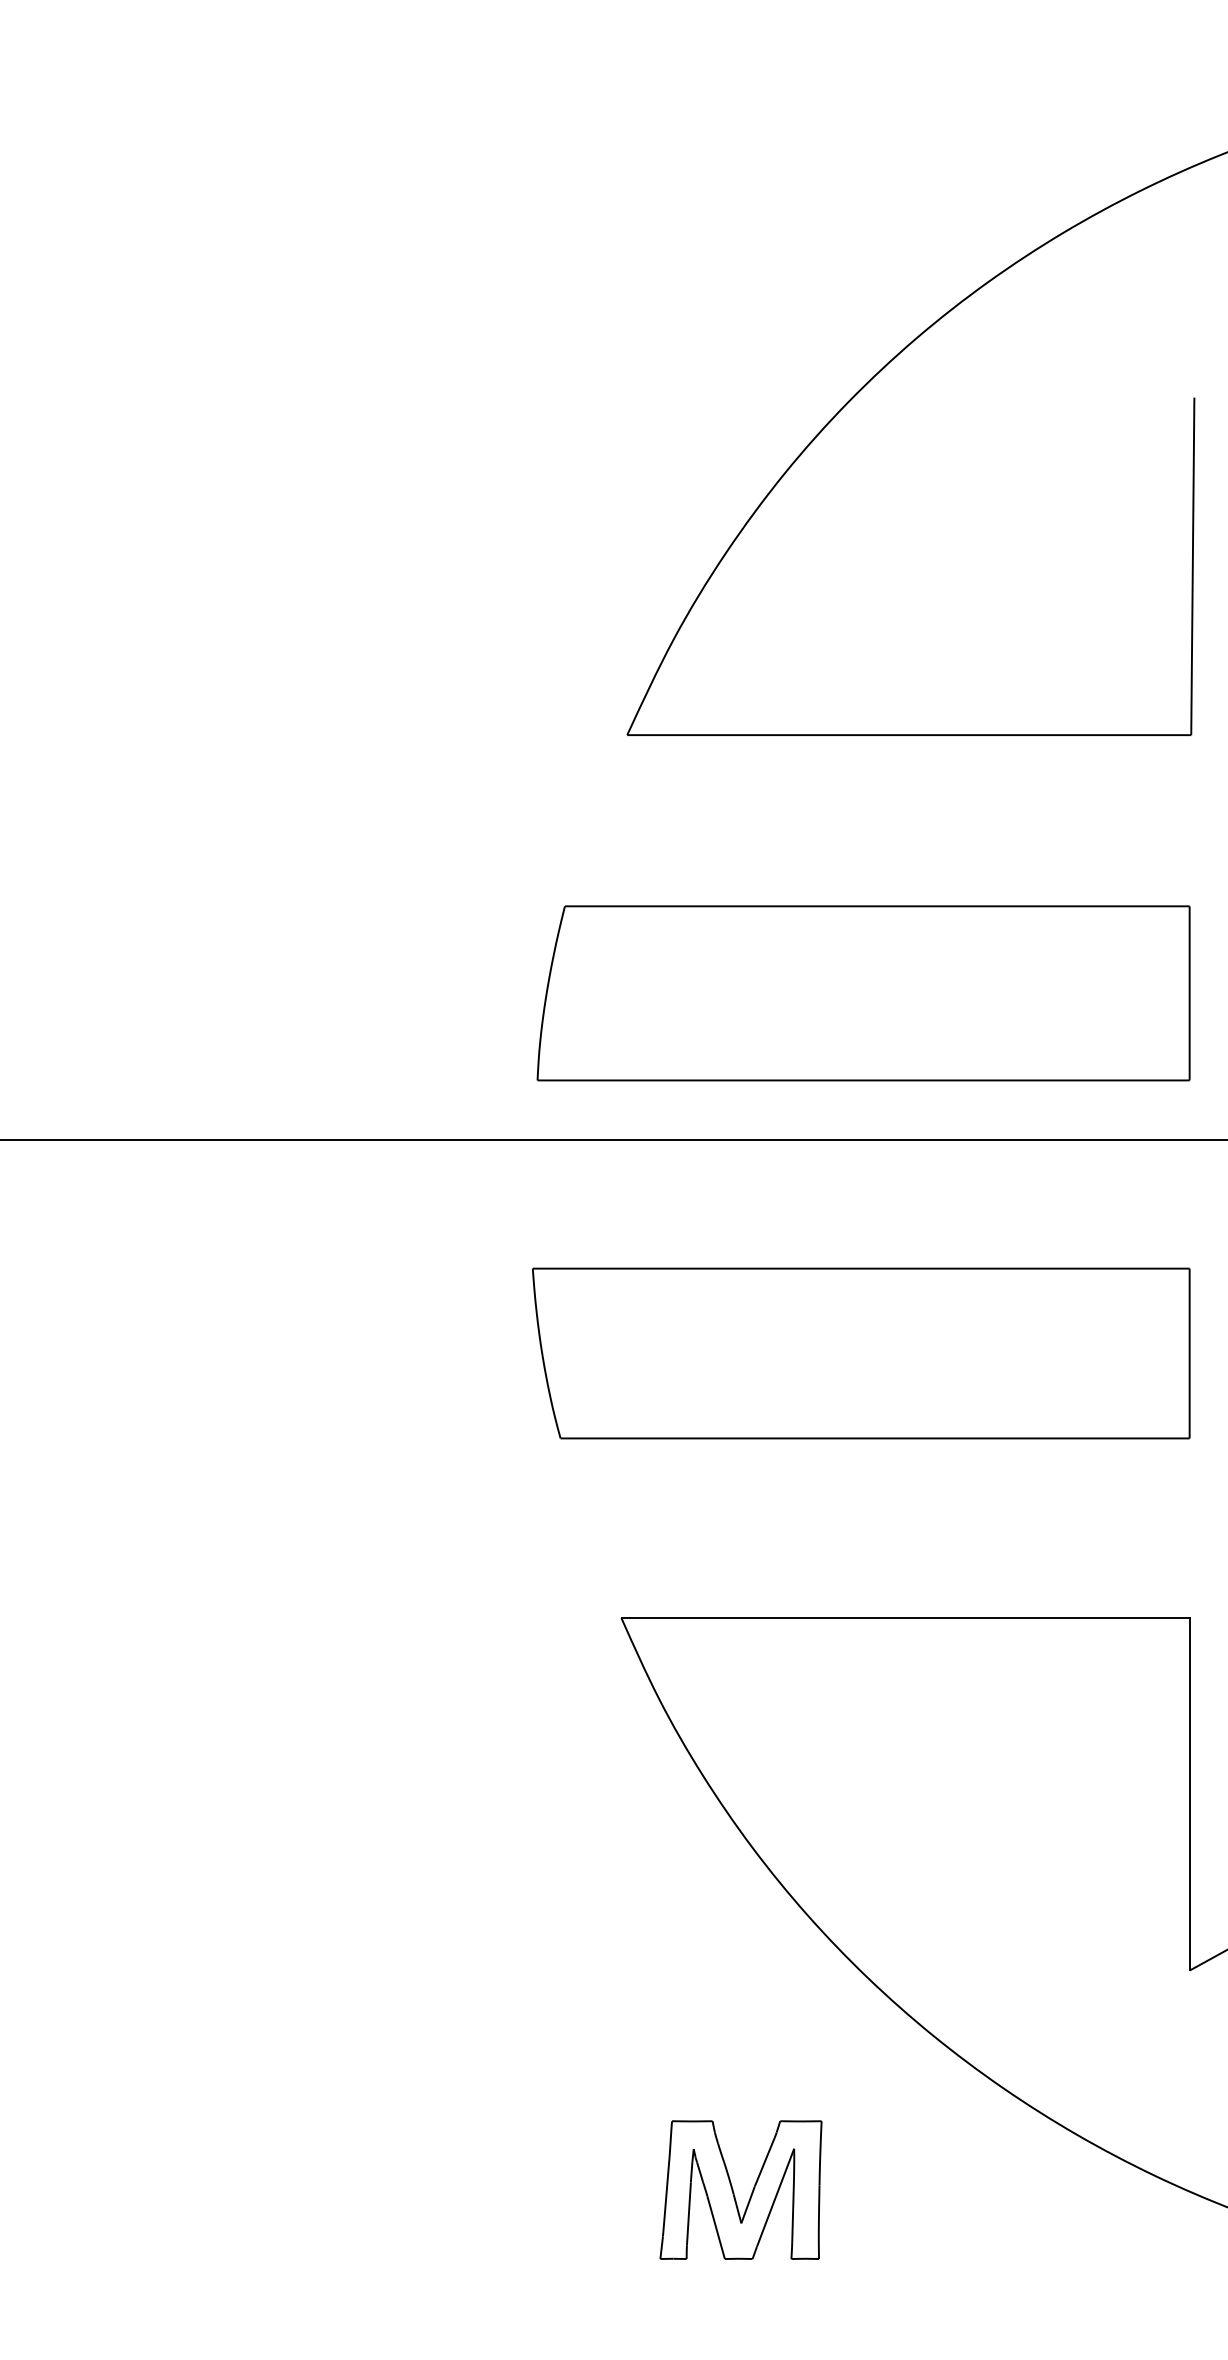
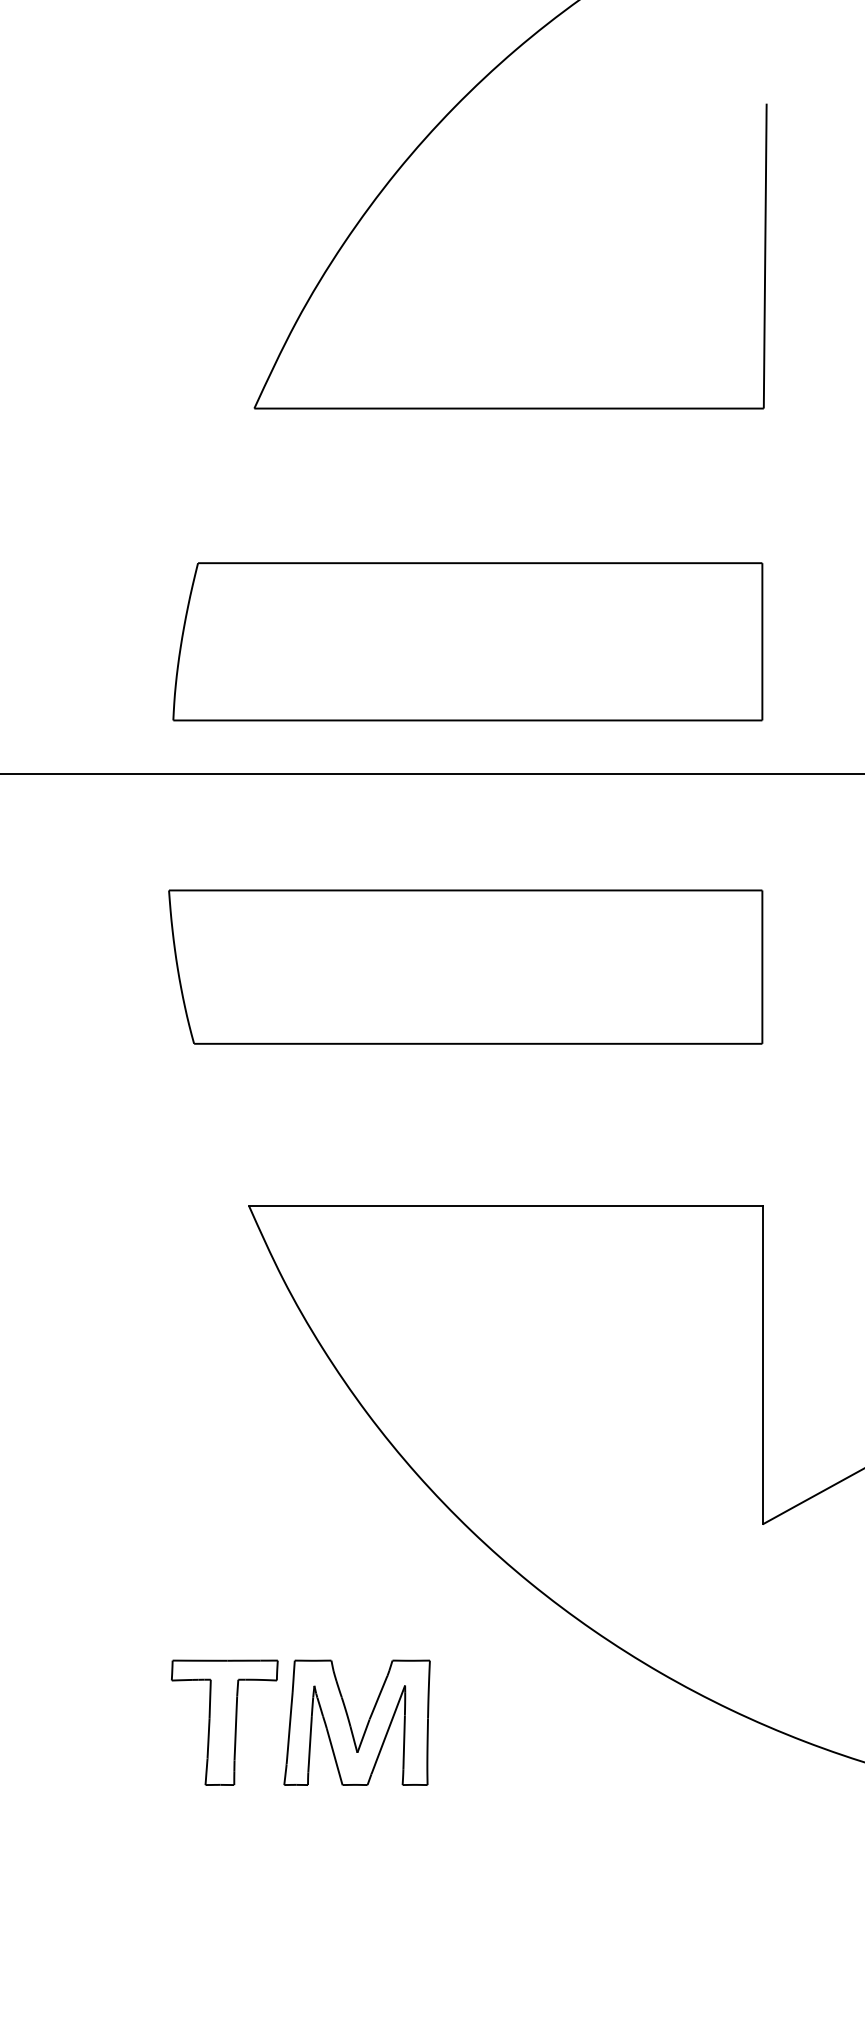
part: (594, 2189) -> (224, 1722), added

